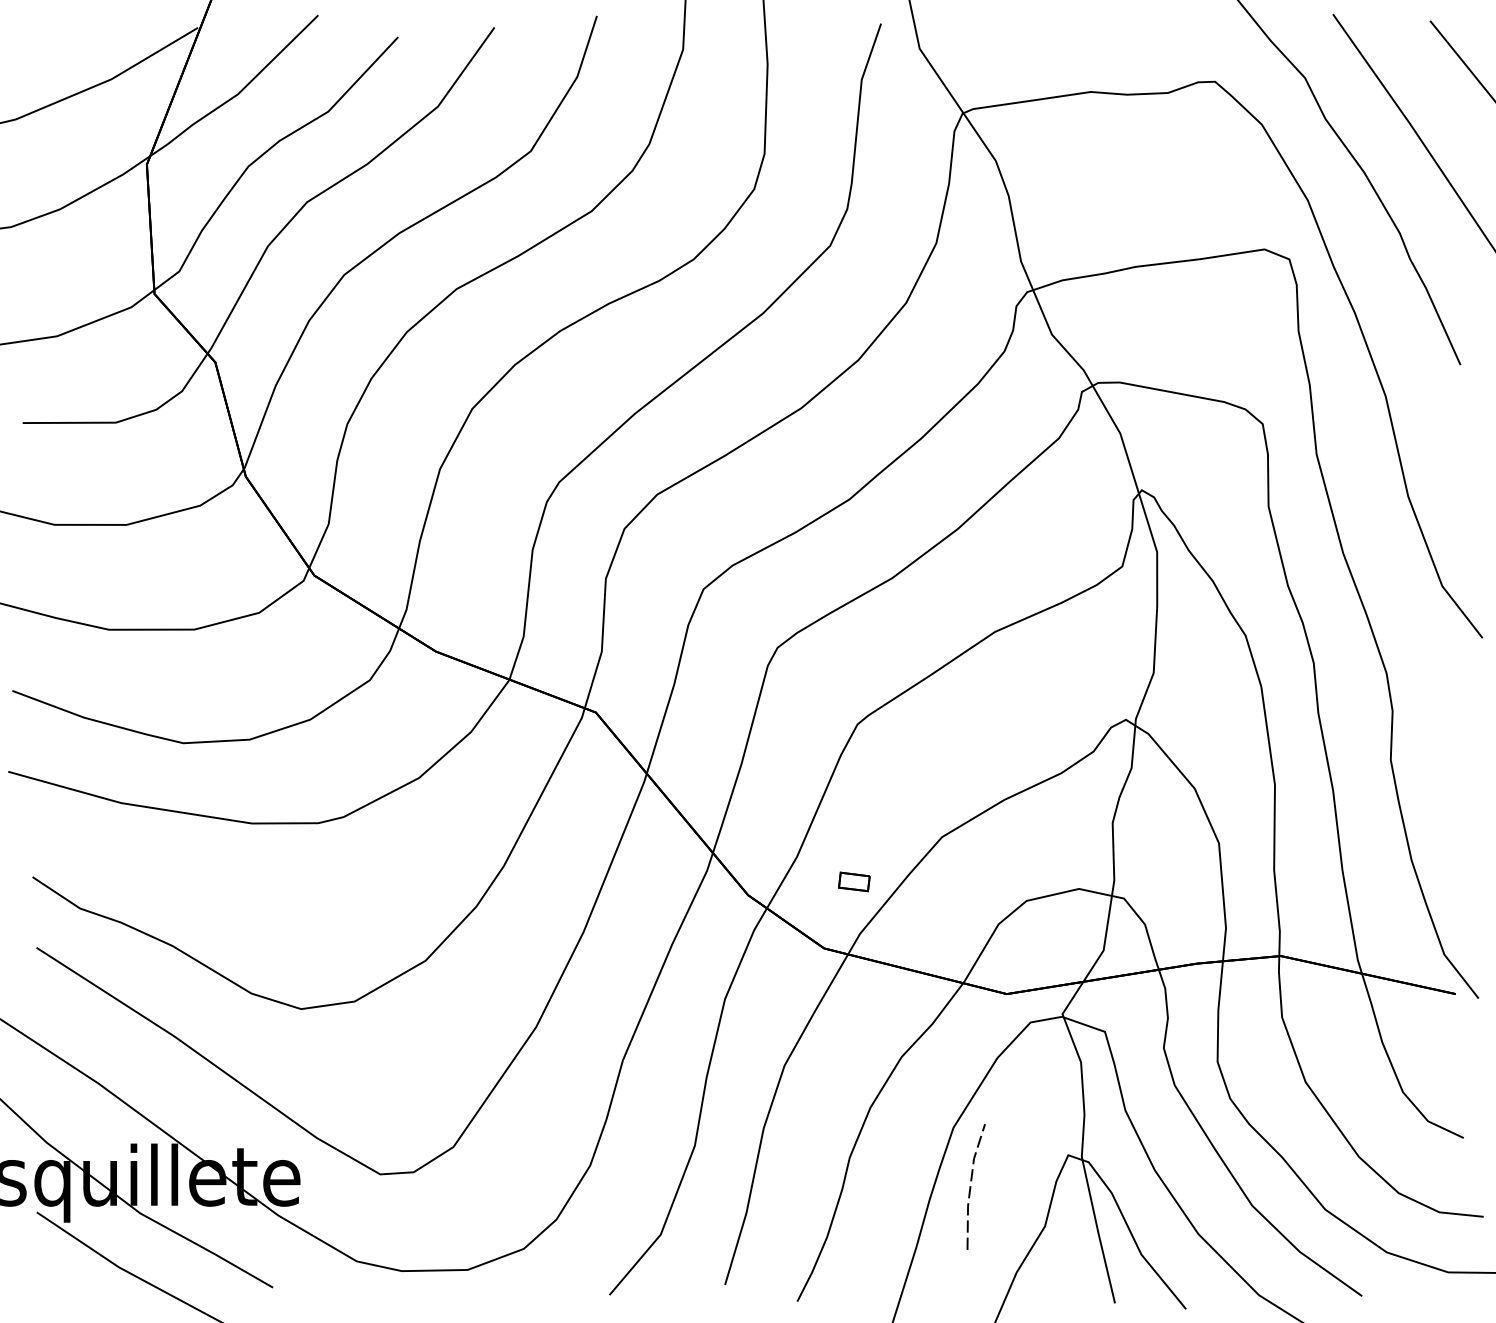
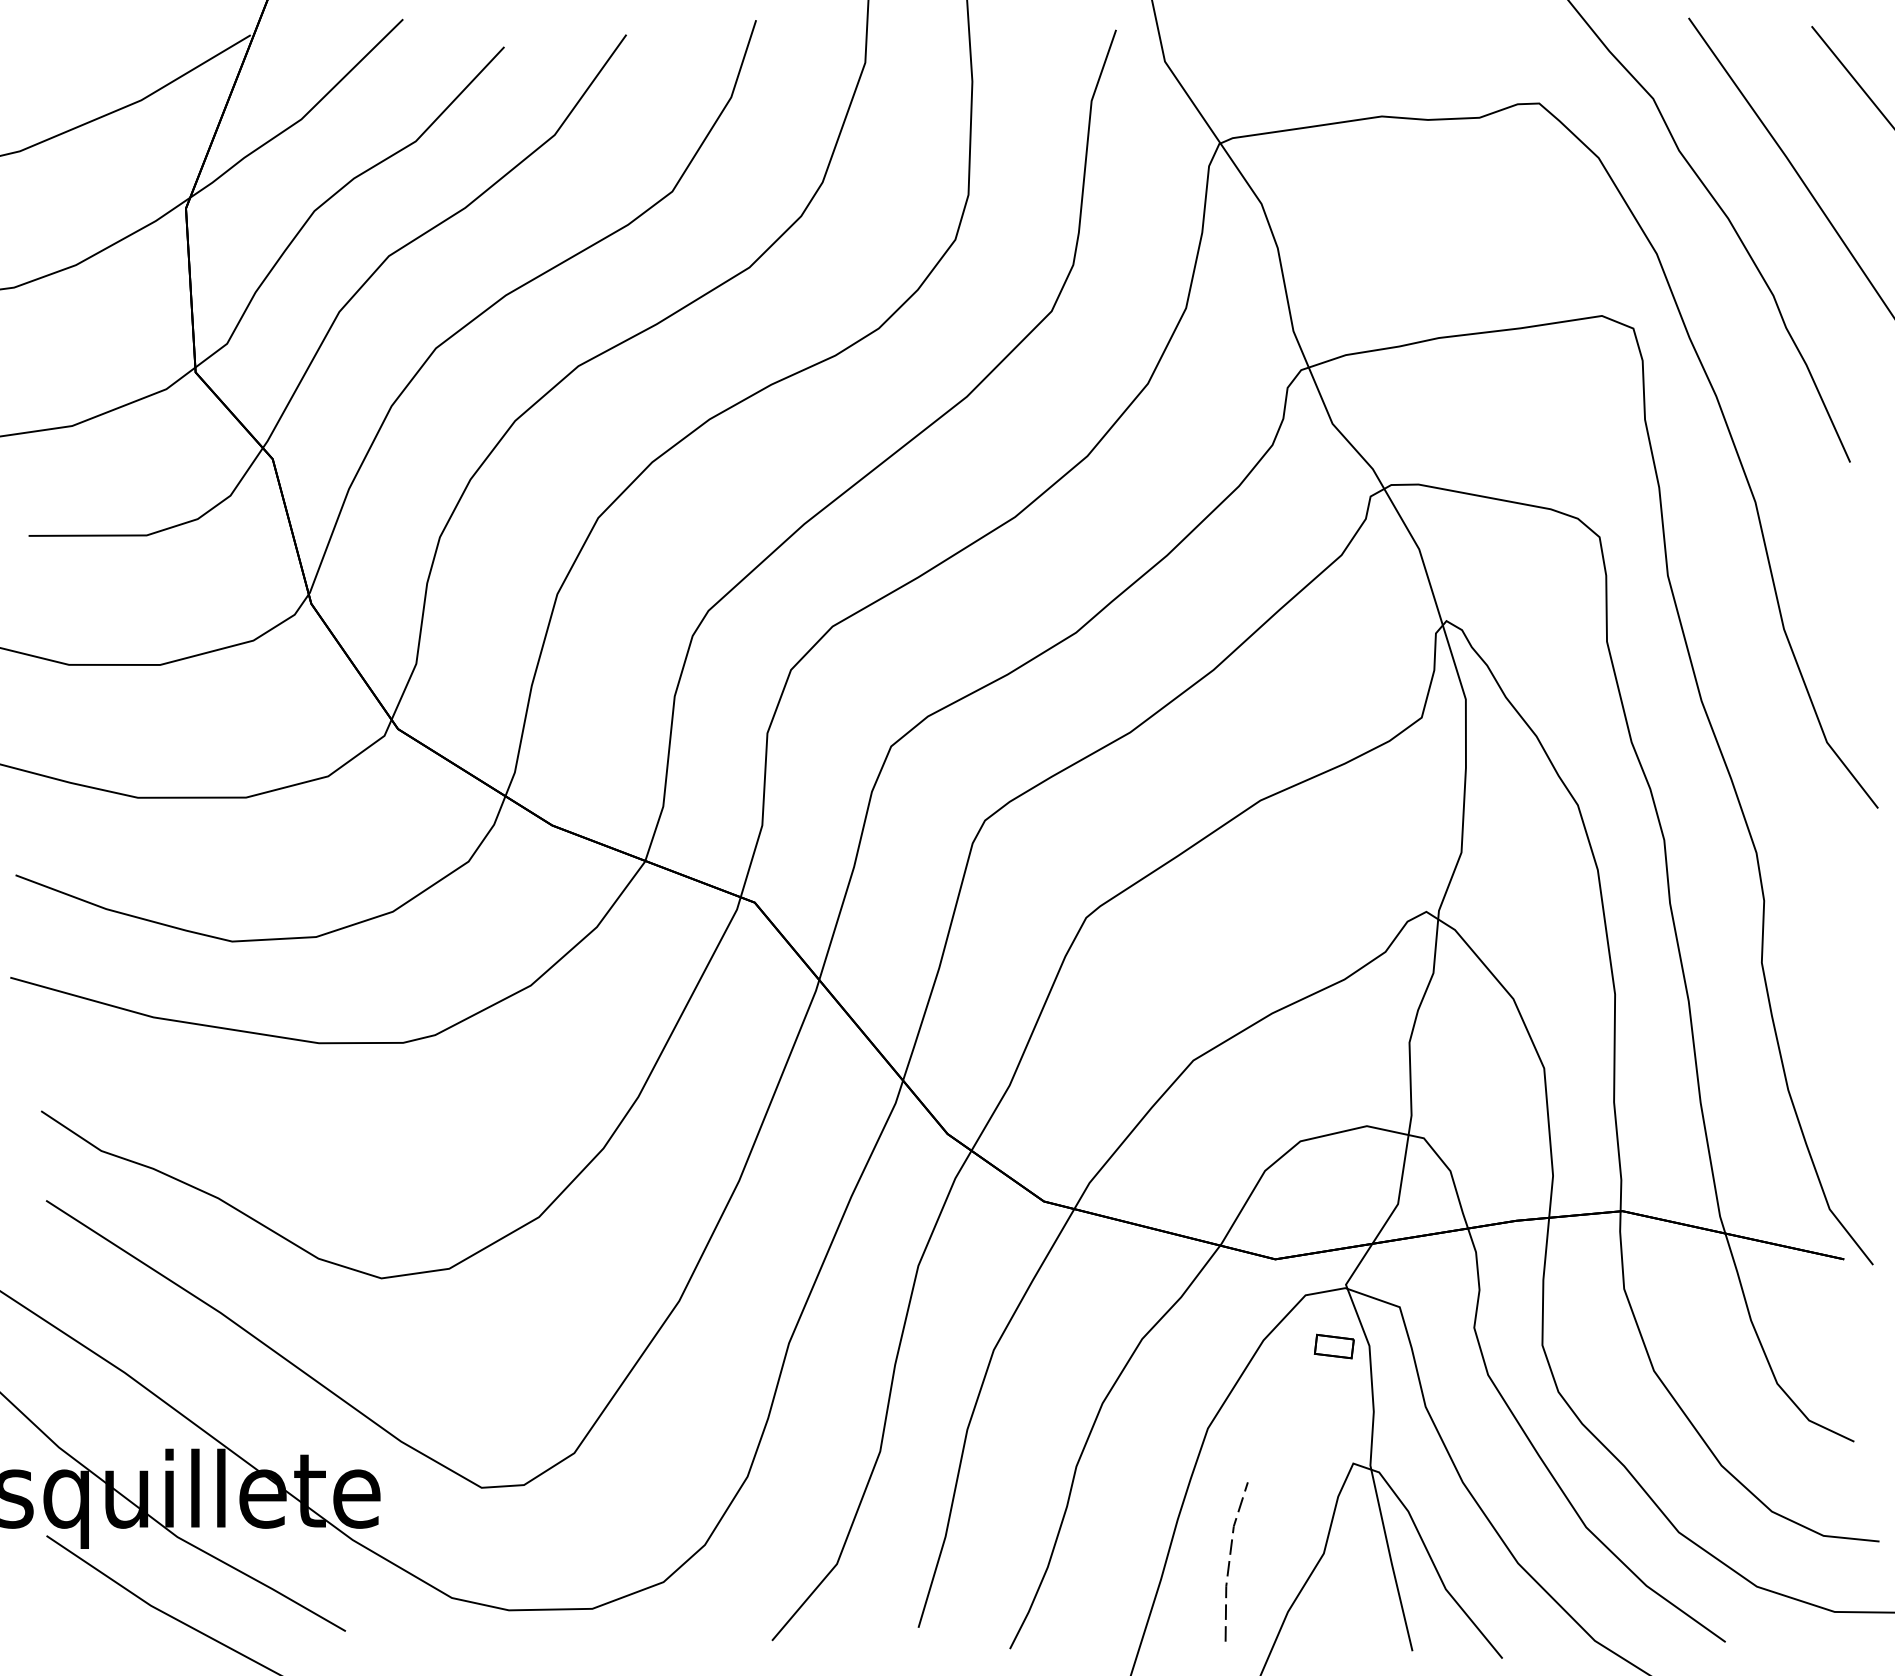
part: (854, 881) -> (1334, 1346), moved
line: (971, 1186) -> (1230, 1561), moved

